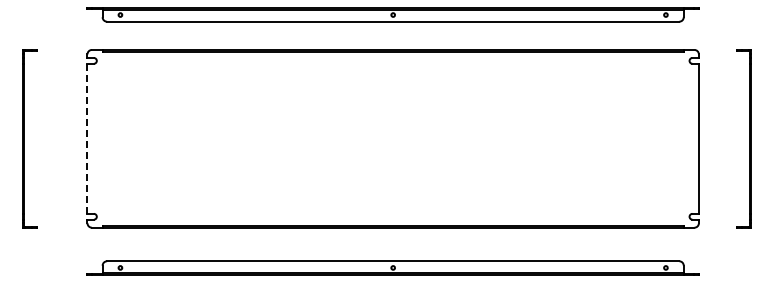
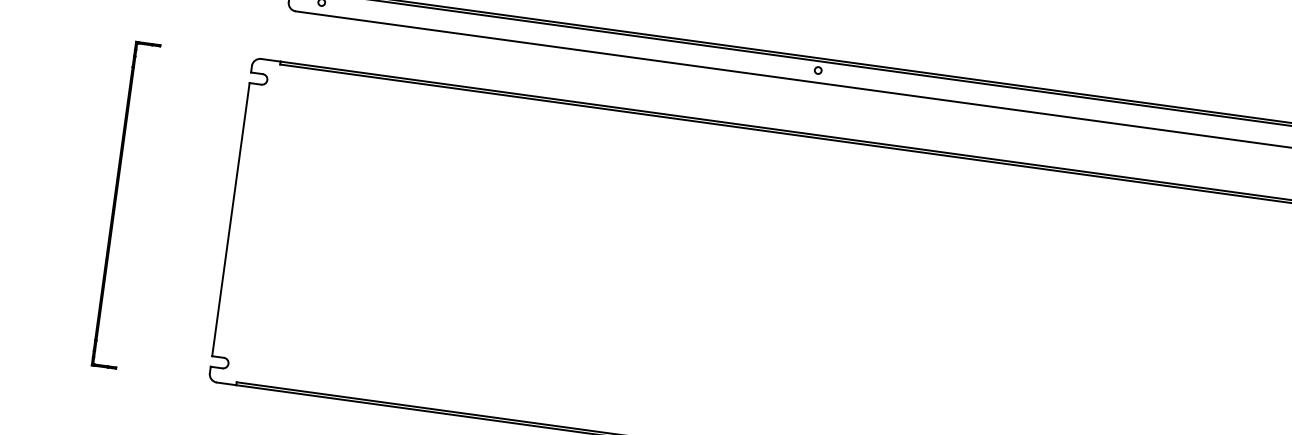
line: (87, 139) -> (230, 220), dashed -> solid

